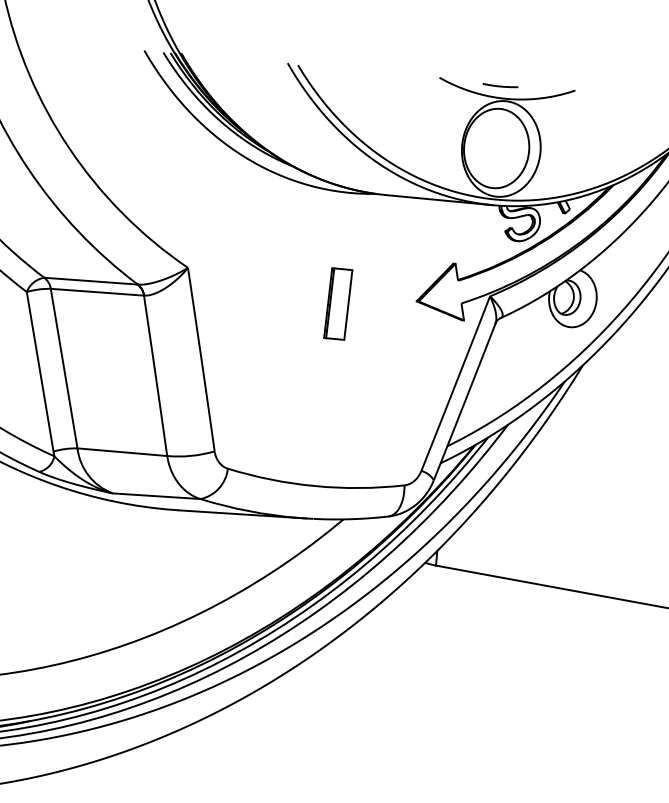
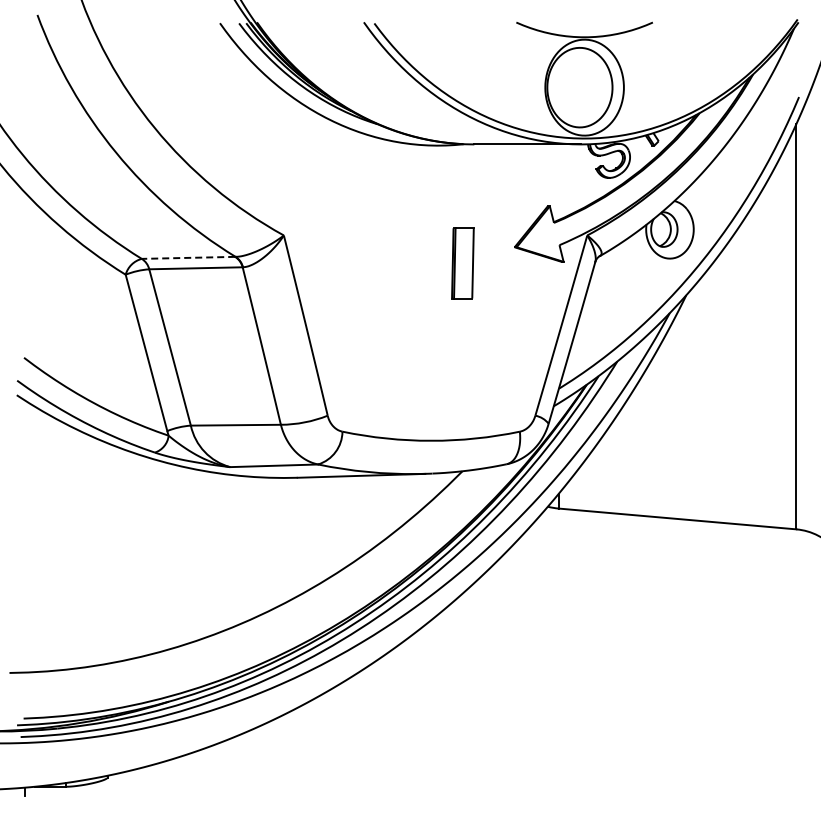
line: (500, 85) -> (577, 24), removed
line: (90, 280) -> (188, 257), solid -> dashed
part: (337, 304) -> (462, 263), moved

